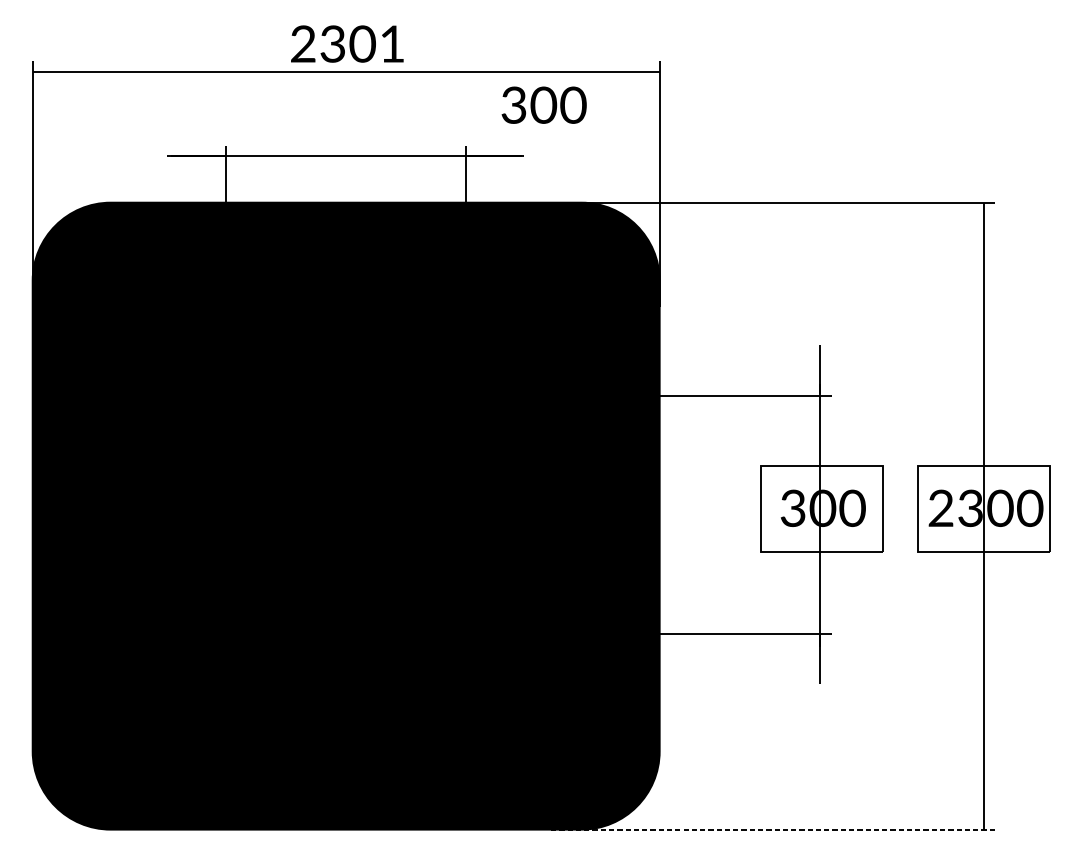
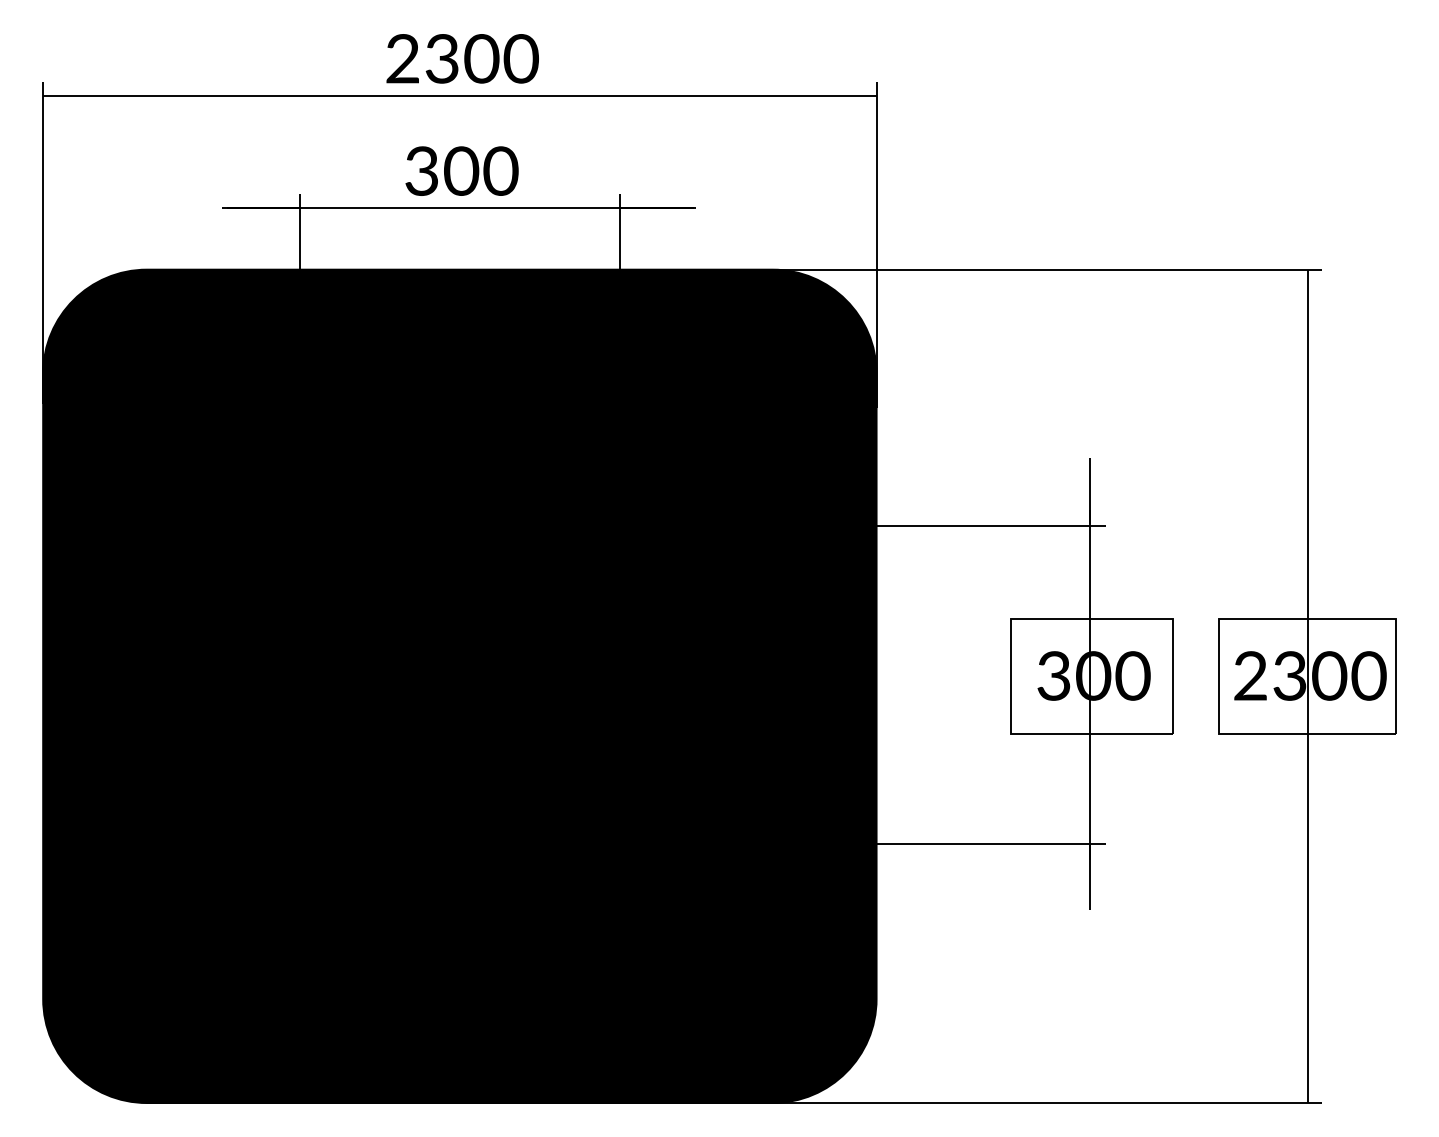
text: (391, 43) -> (520, 58), 2301 -> 2300
text: (543, 104) -> (461, 170), moved
line: (771, 829) -> (1025, 1103), dashed -> solid

